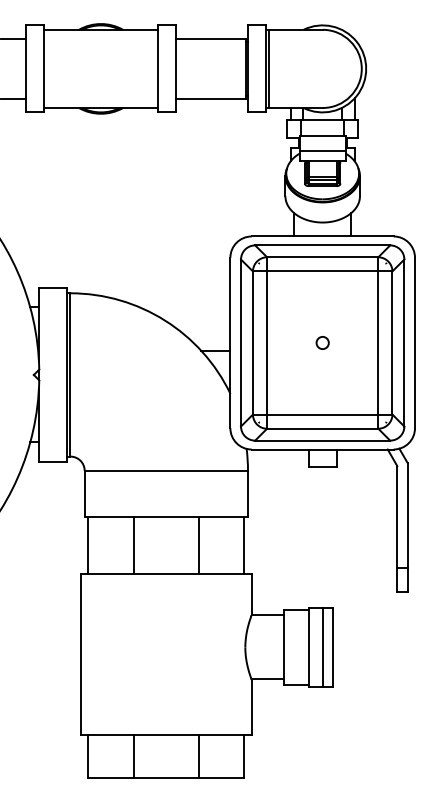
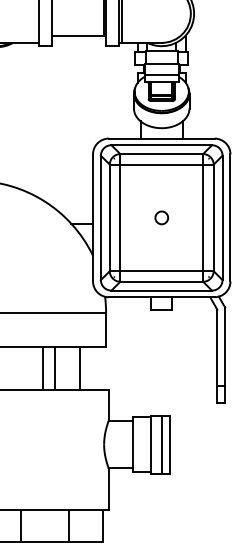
circle: (322, 342) -> (161, 217), size x1.4
line: (134, 545) -> (43, 368), moved
line: (198, 545) -> (55, 368), moved
line: (244, 545) -> (80, 368), moved

